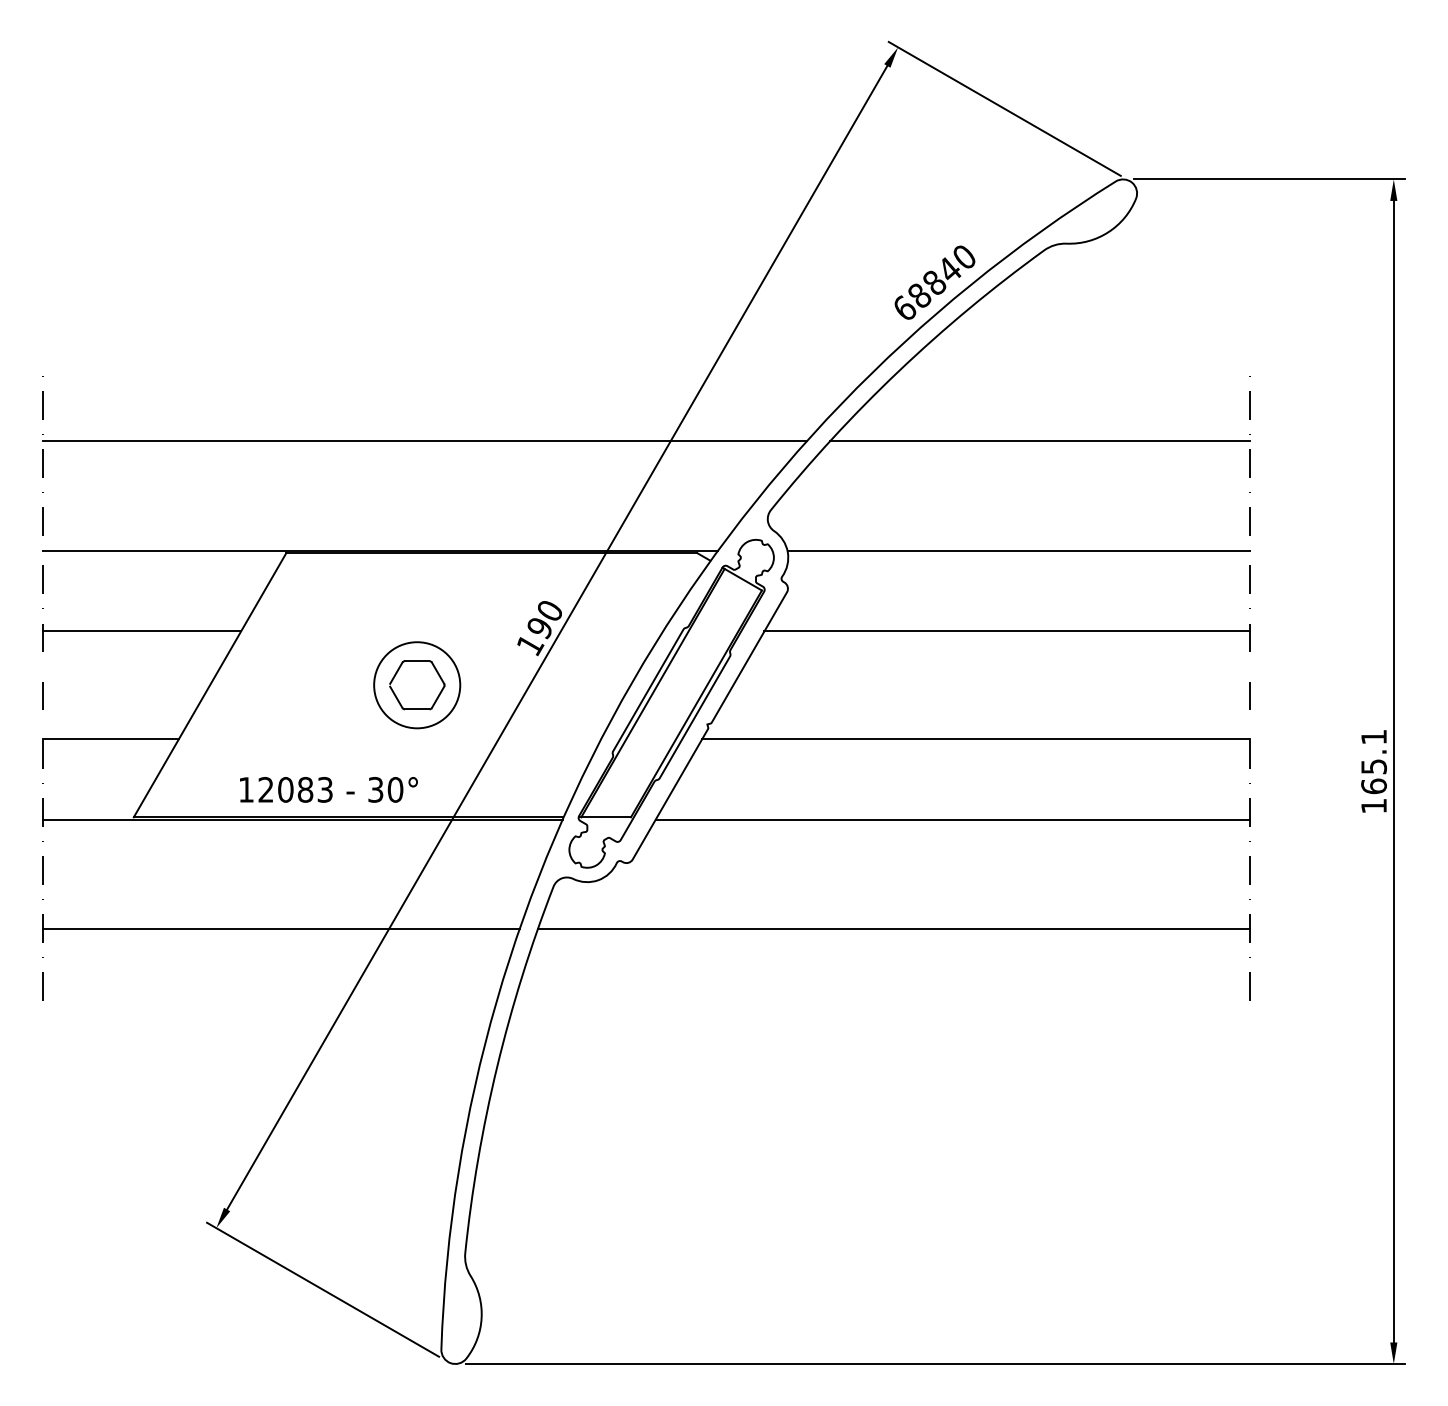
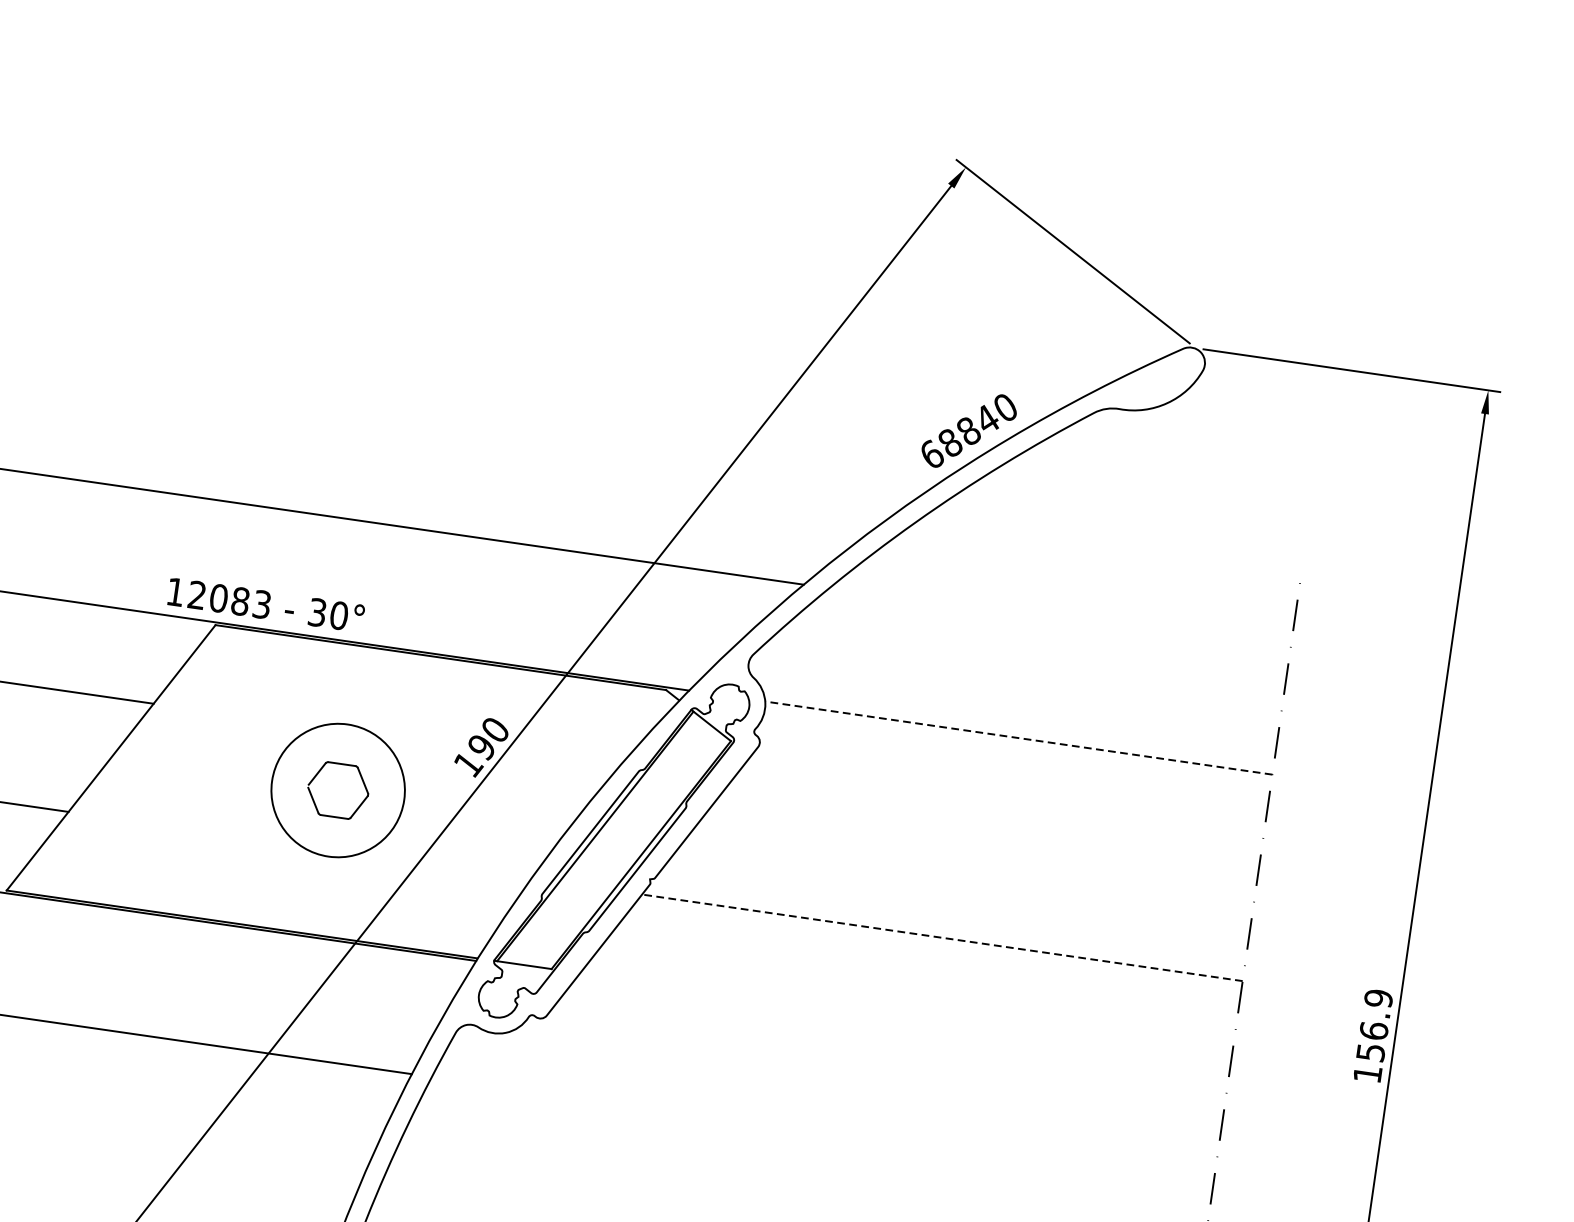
line: (1040, 441) -> (1059, 621), removed
line: (1018, 550) -> (1018, 737), solid -> dashed
line: (1007, 631) -> (993, 824), removed
circle: (417, 685) -> (338, 790), size x1.4
line: (975, 739) -> (941, 938), solid -> dashed
text: (1374, 761) -> (1375, 1025), 165.1 -> 156.9
text: (328, 789) -> (265, 604), moved
line: (952, 819) -> (903, 1022), removed
line: (893, 929) -> (821, 1133), removed

